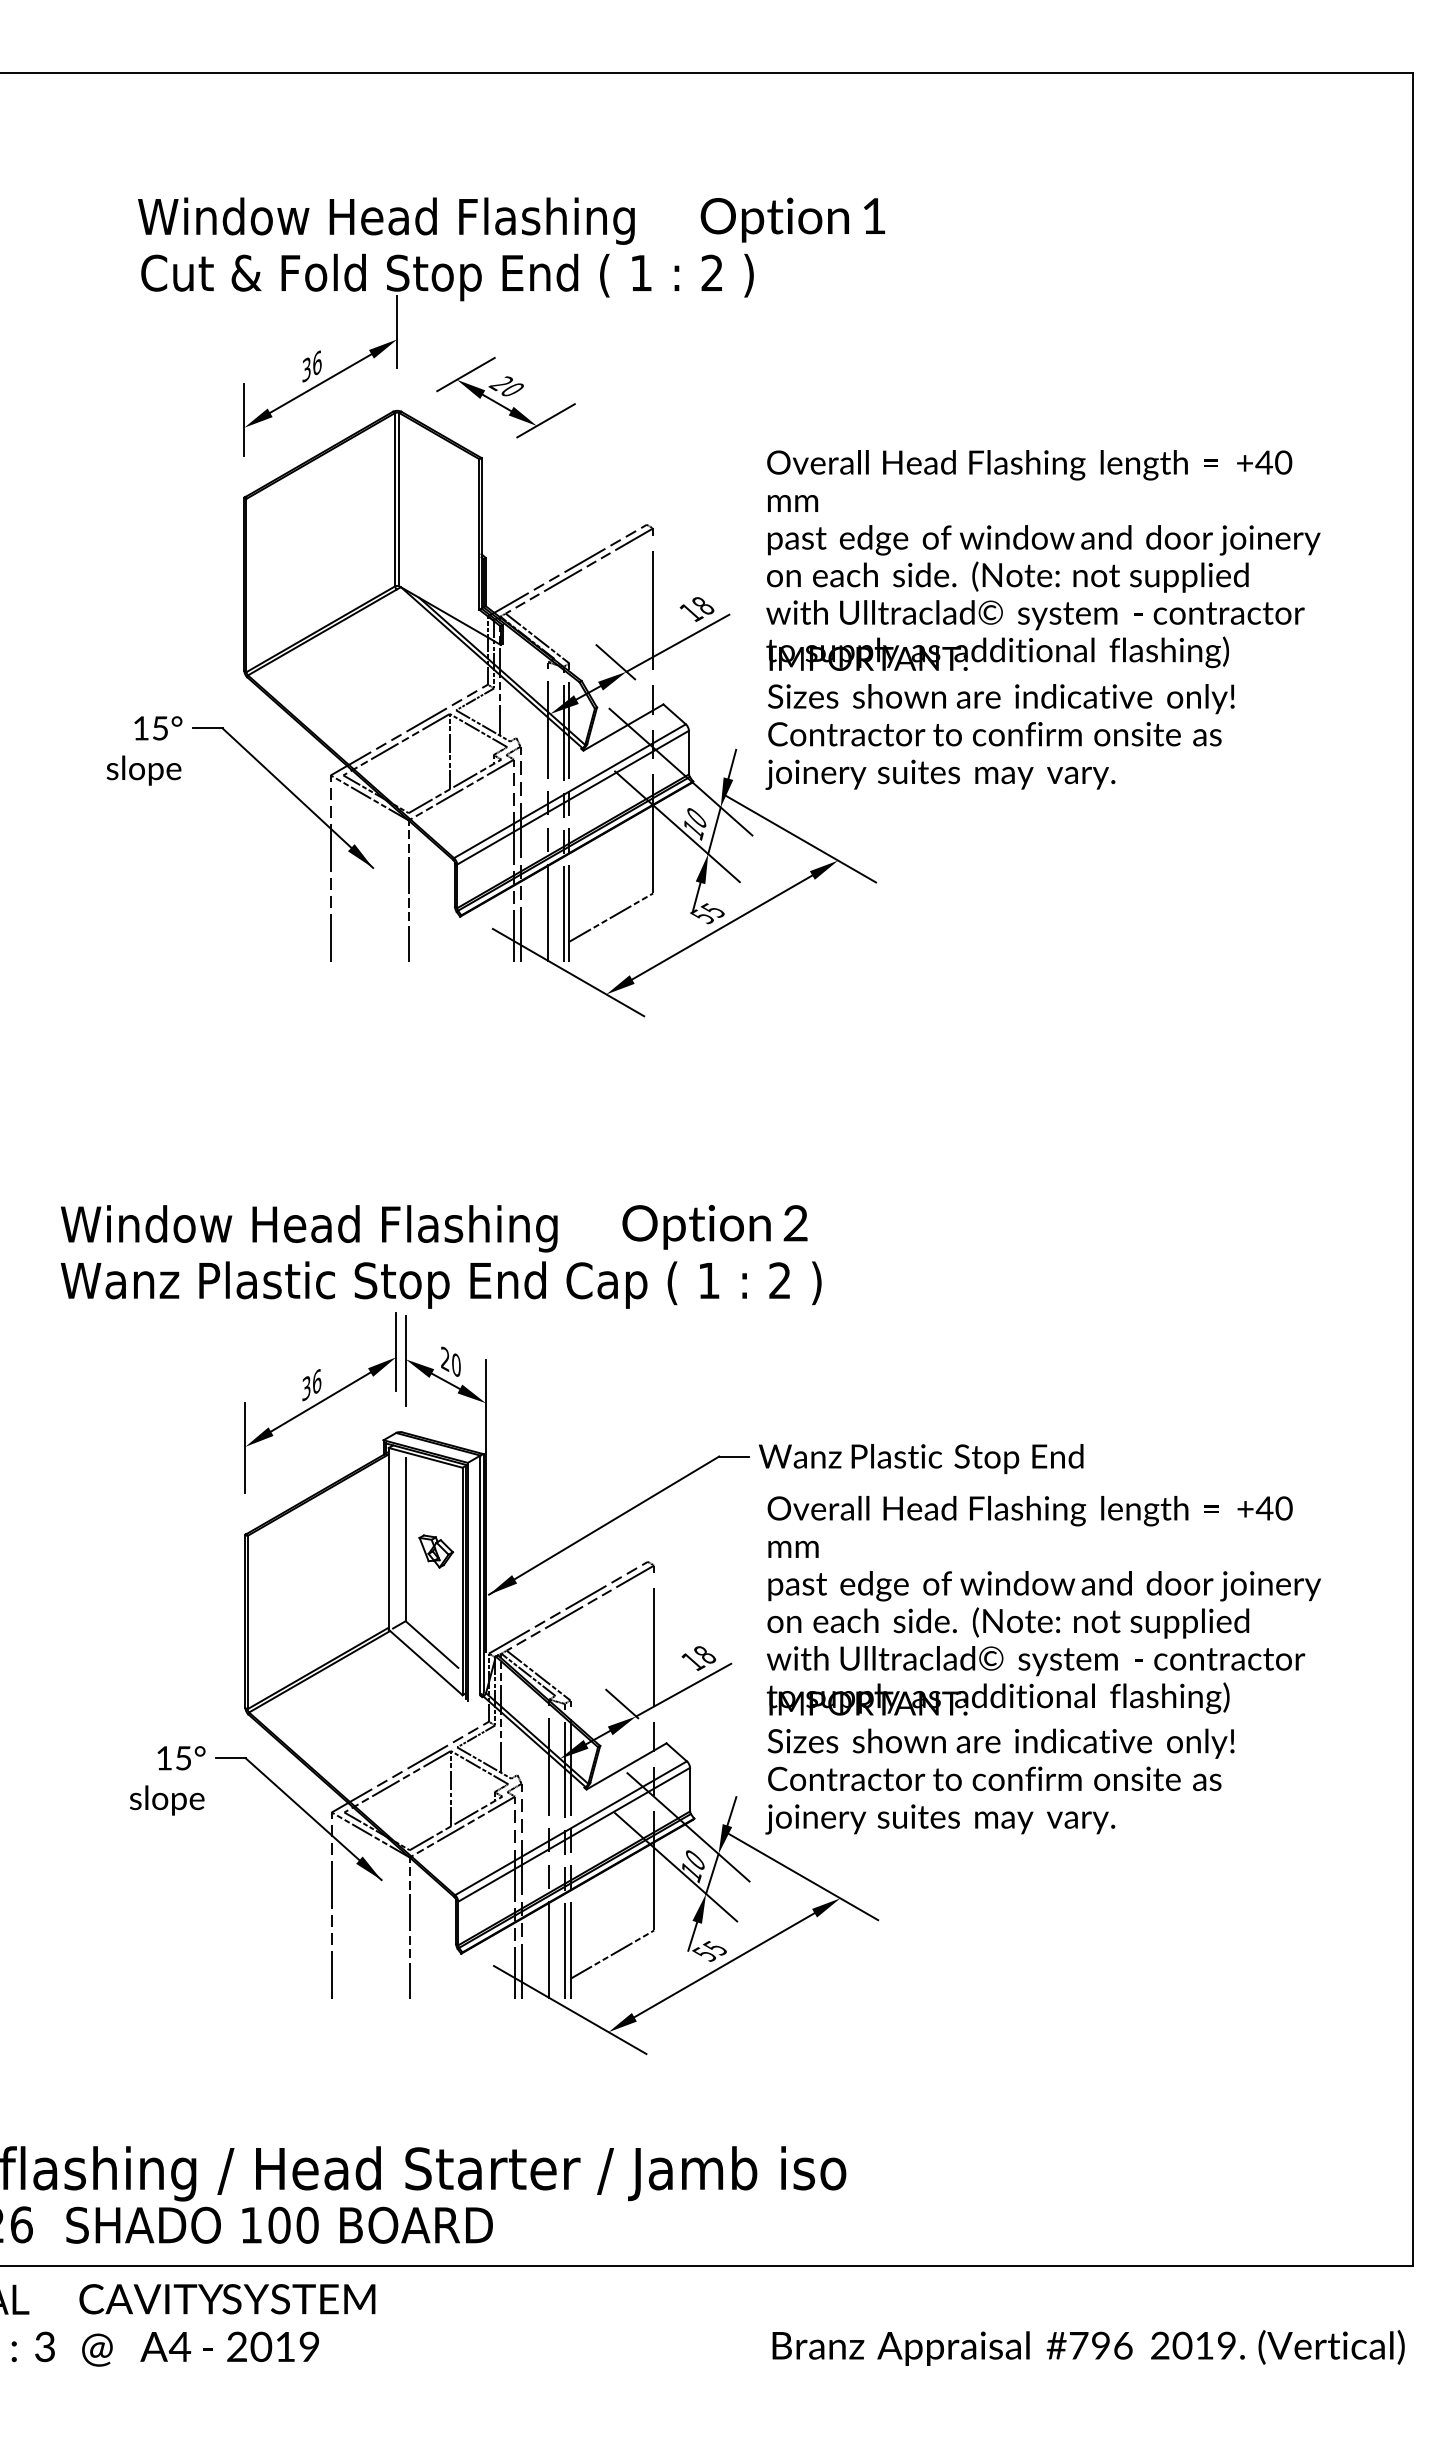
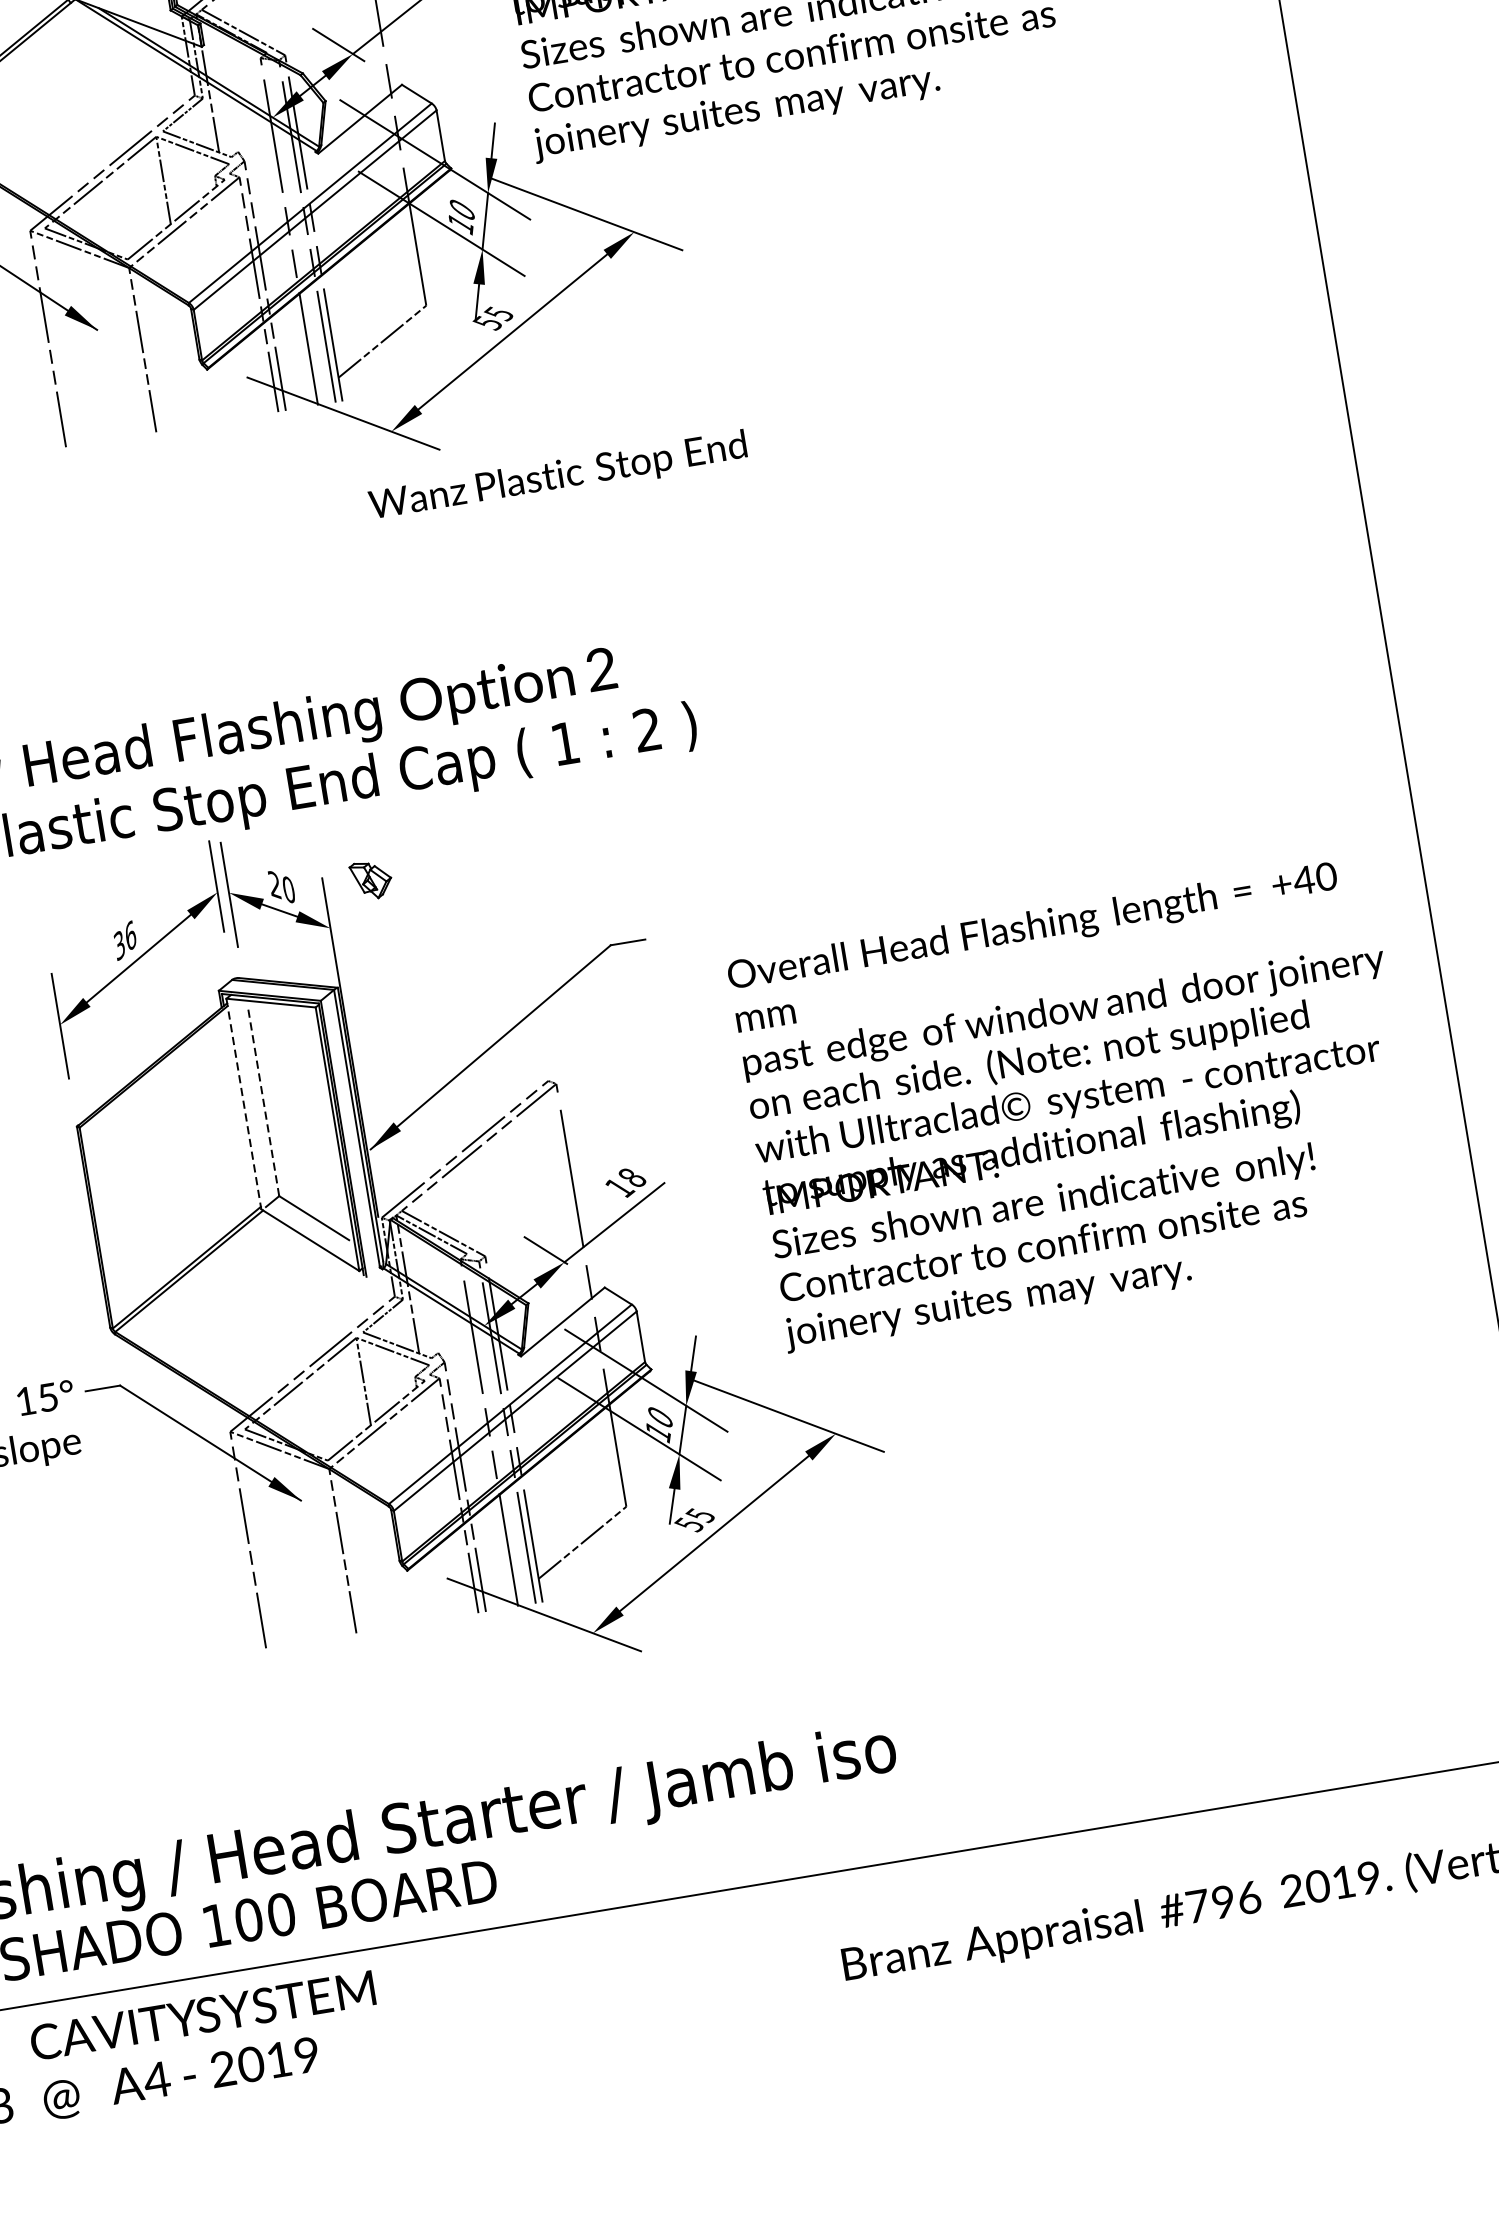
text: (714, 1227) -> (508, 689), moved
text: (921, 1459) -> (558, 477), moved
line: (388, 1538) -> (243, 1103), solid -> dashed
line: (405, 1539) -> (263, 1101), solid -> dashed
part: (436, 1551) -> (371, 880), moved
text: (1042, 1665) -> (1076, 1104), moved

